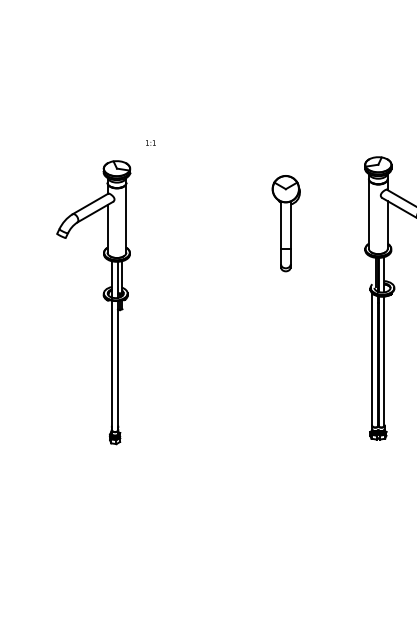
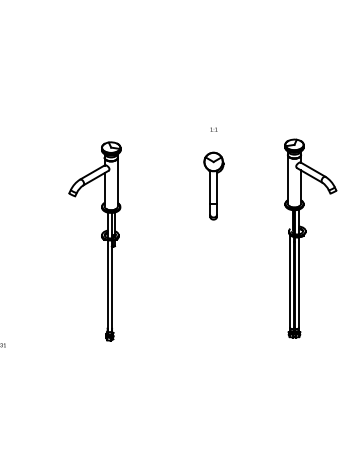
text: (150, 142) -> (213, 129), moved
part: (285, 222) -> (213, 185), moved

